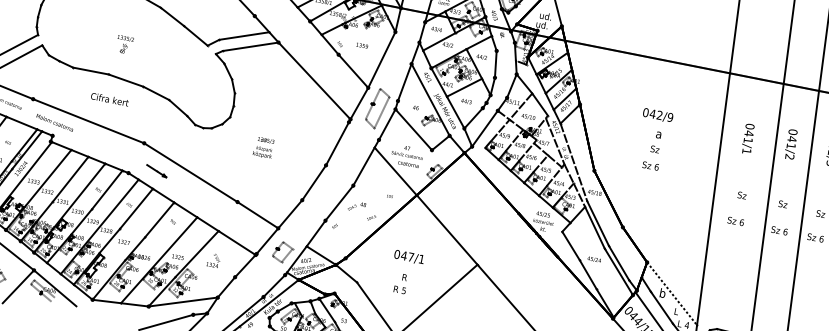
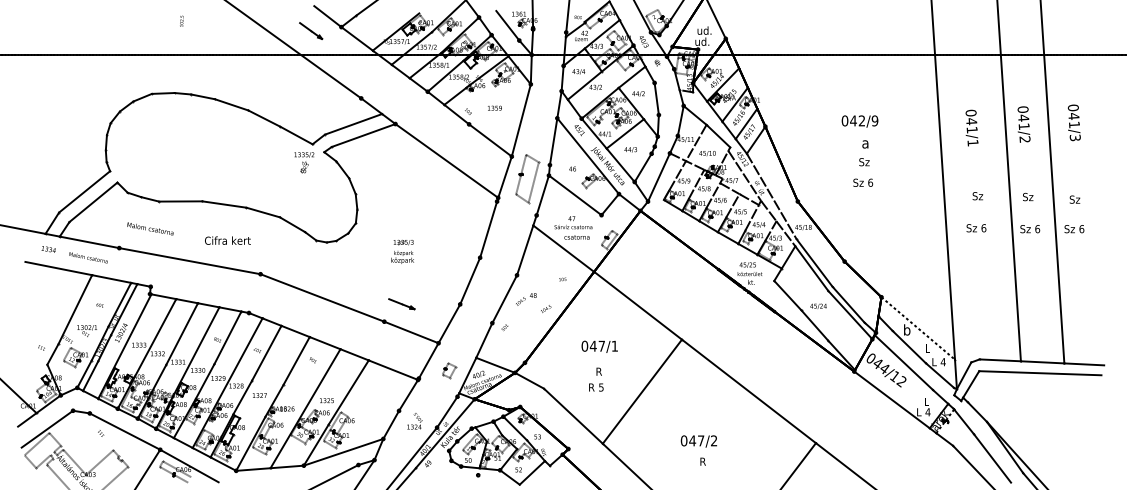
text: (124, 44) -> (304, 162), moved
text: (109, 99) -> (227, 240), moved
text: (55, 122) -> (150, 228), moved
part: (156, 171) -> (401, 304), moved
part: (282, 252) -> (449, 370), size x0.6
text: (213, 260) -> (414, 421), moved

